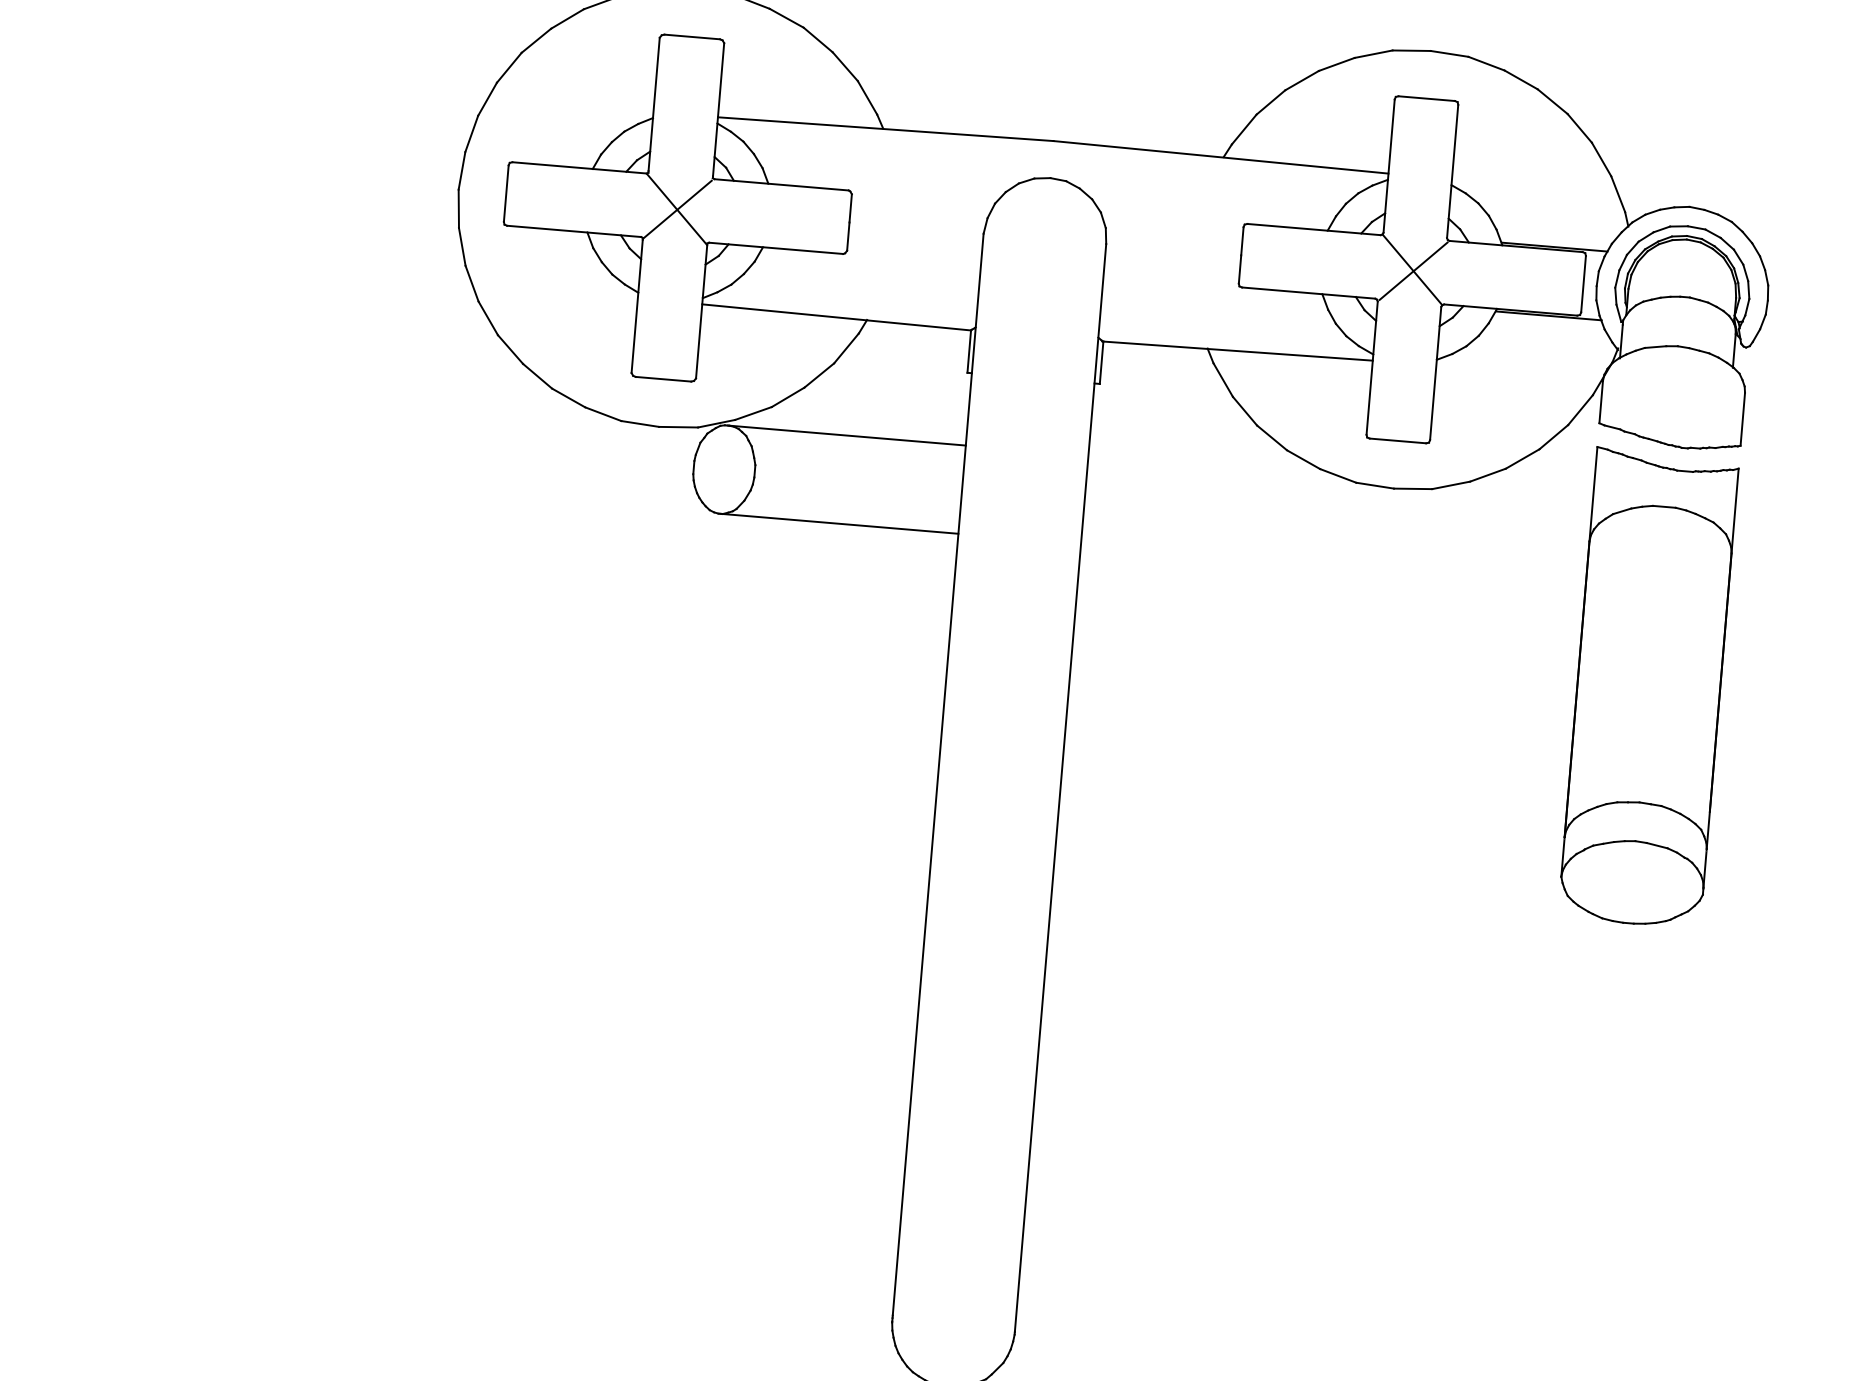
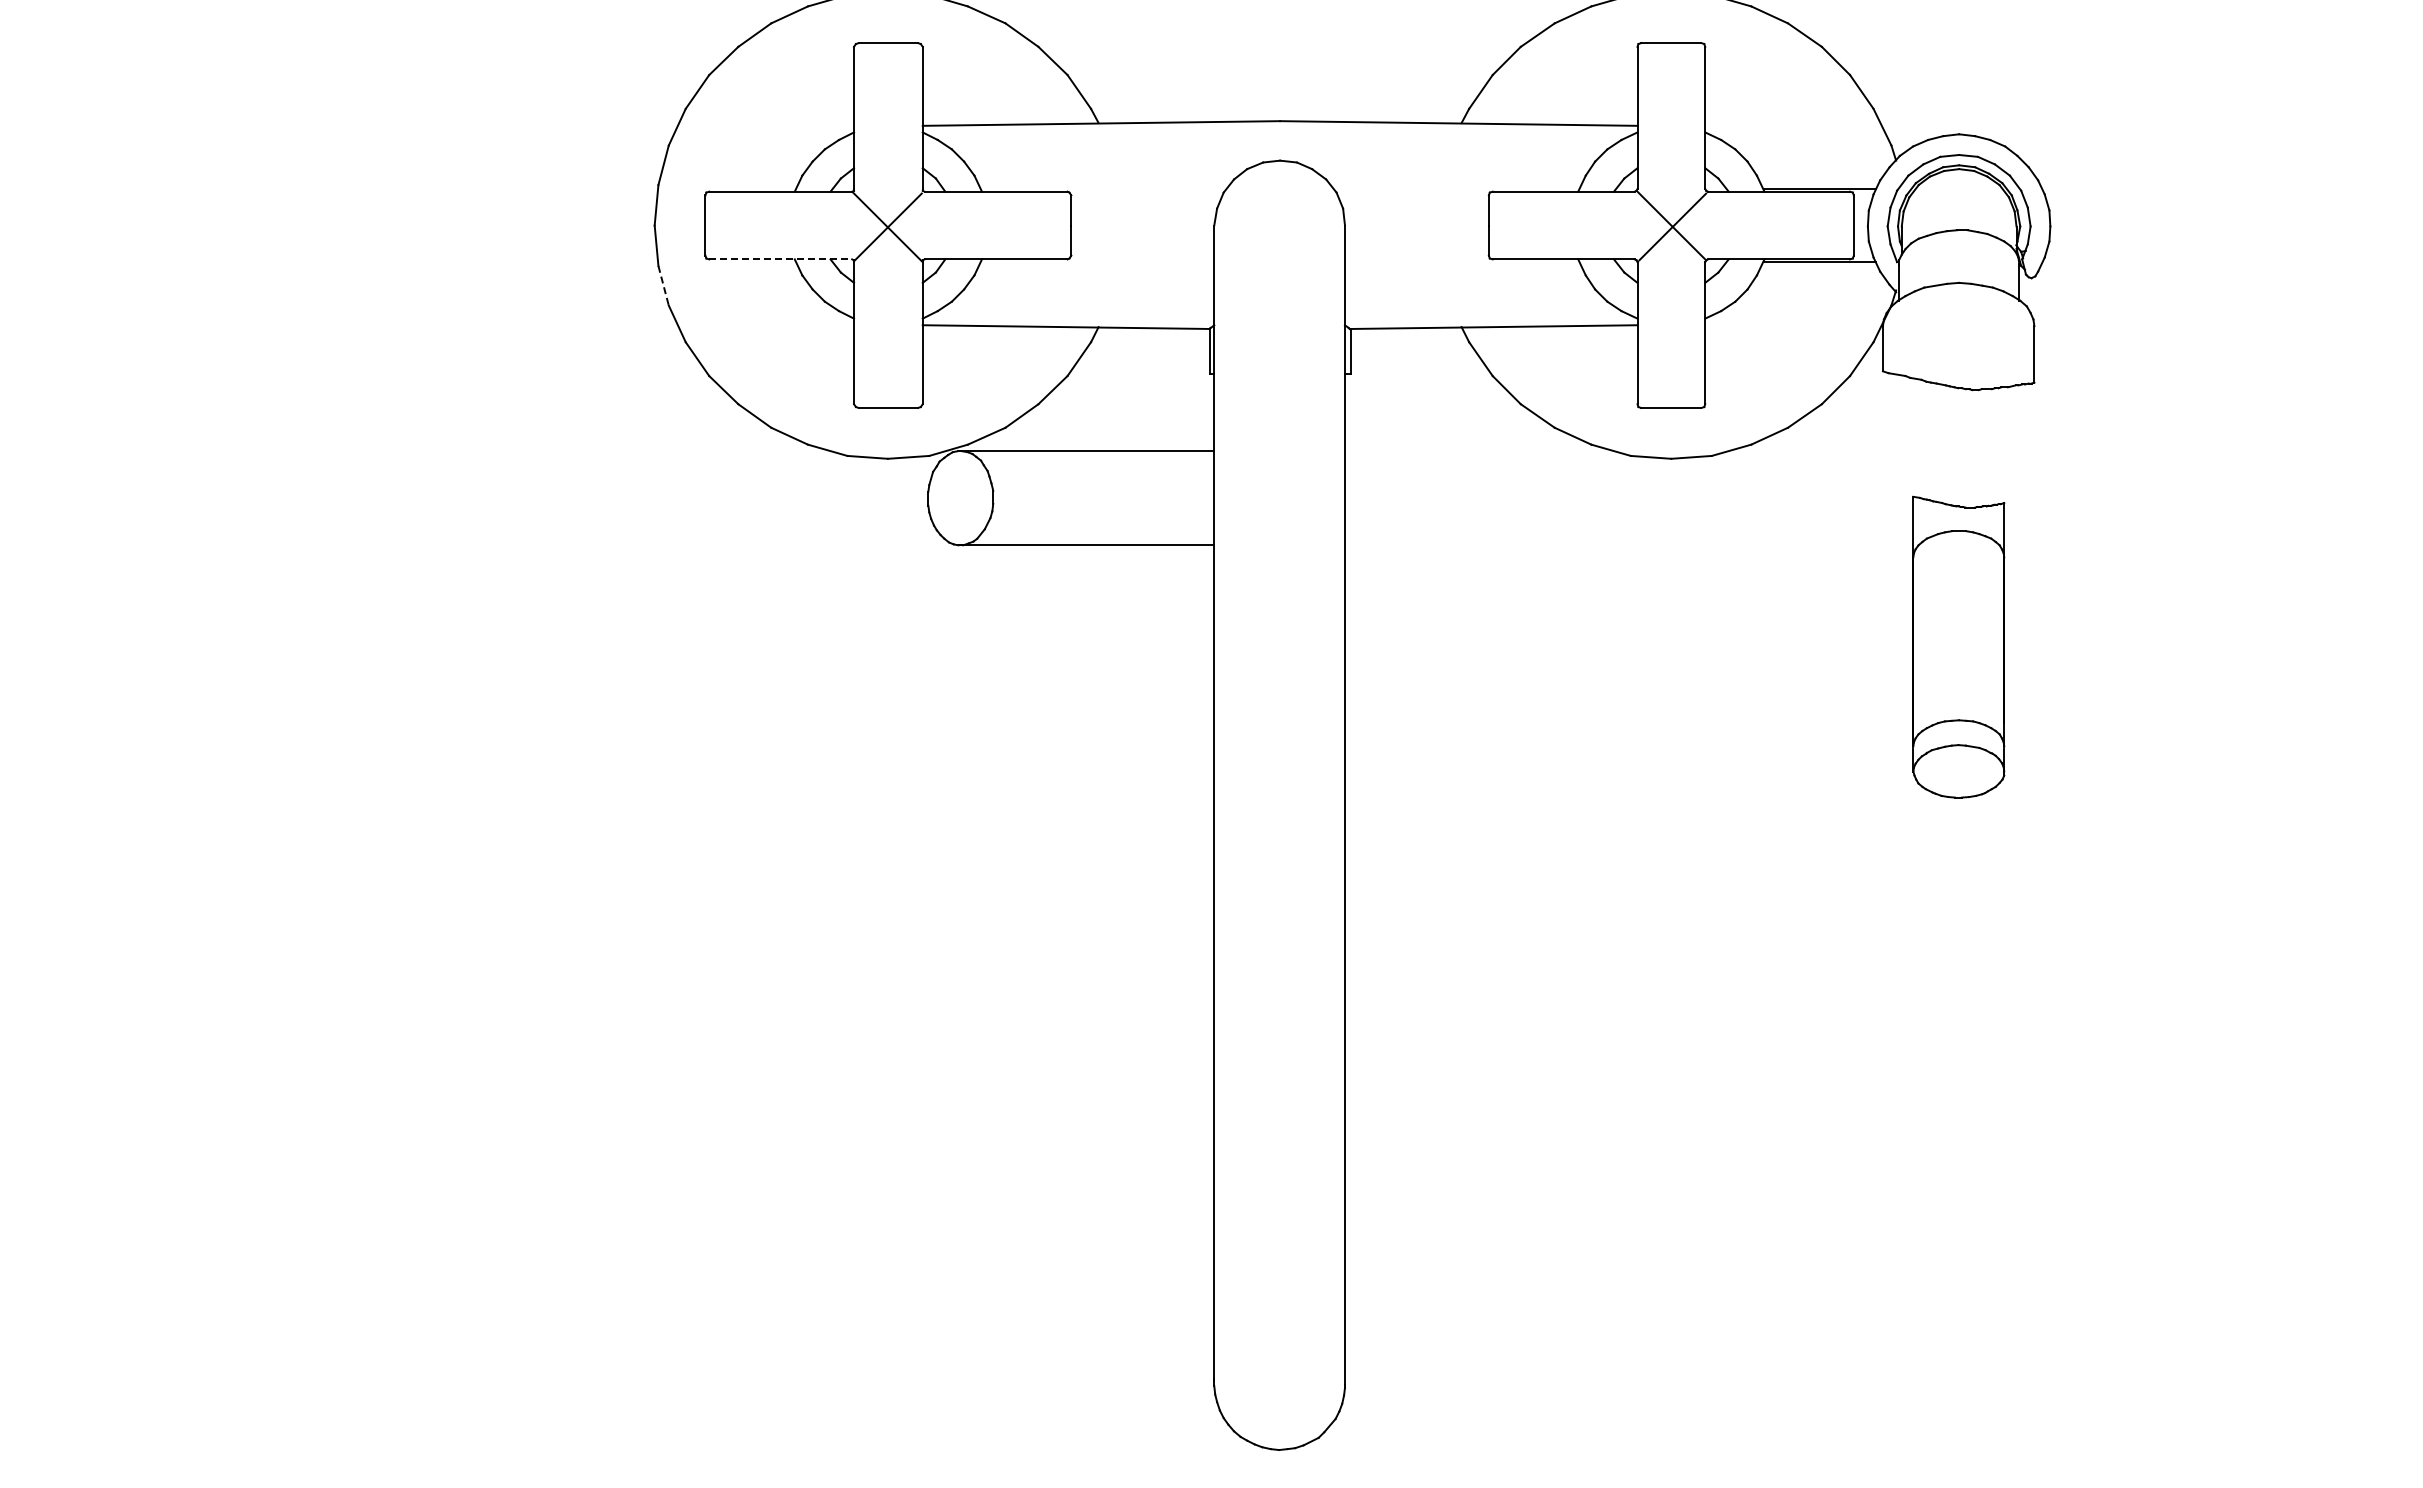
line: (574, 231) -> (781, 259), solid -> dashed
line: (462, 247) -> (663, 286), solid -> dashed
part: (1648, 687) -> (1958, 646), size x0.6

